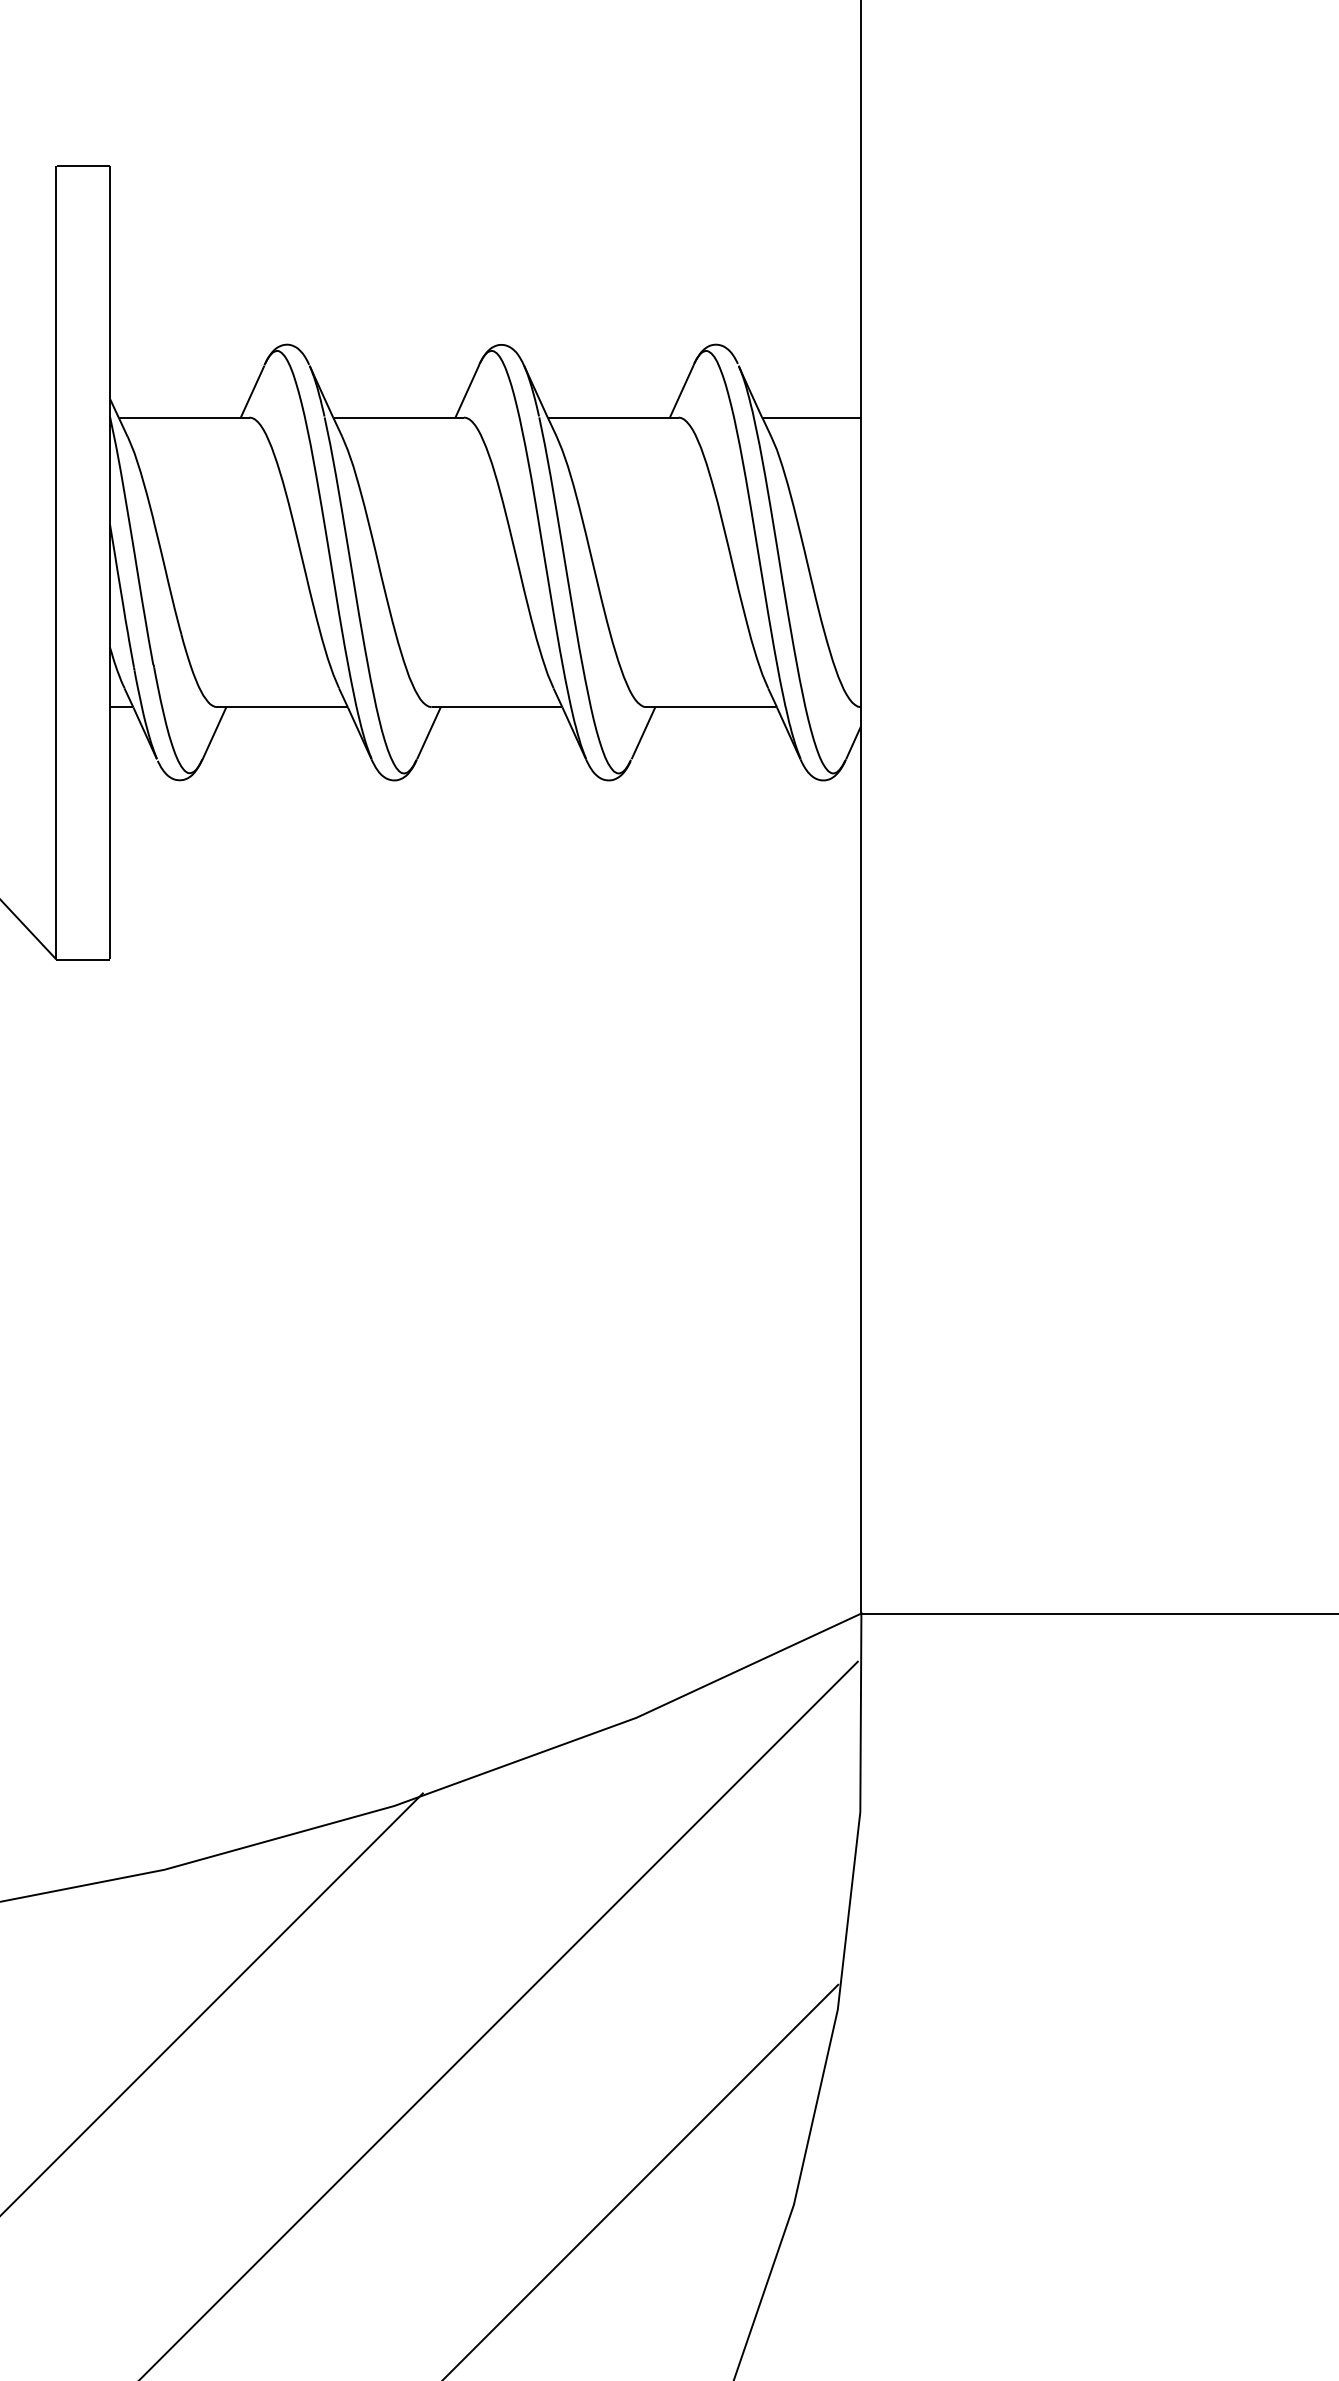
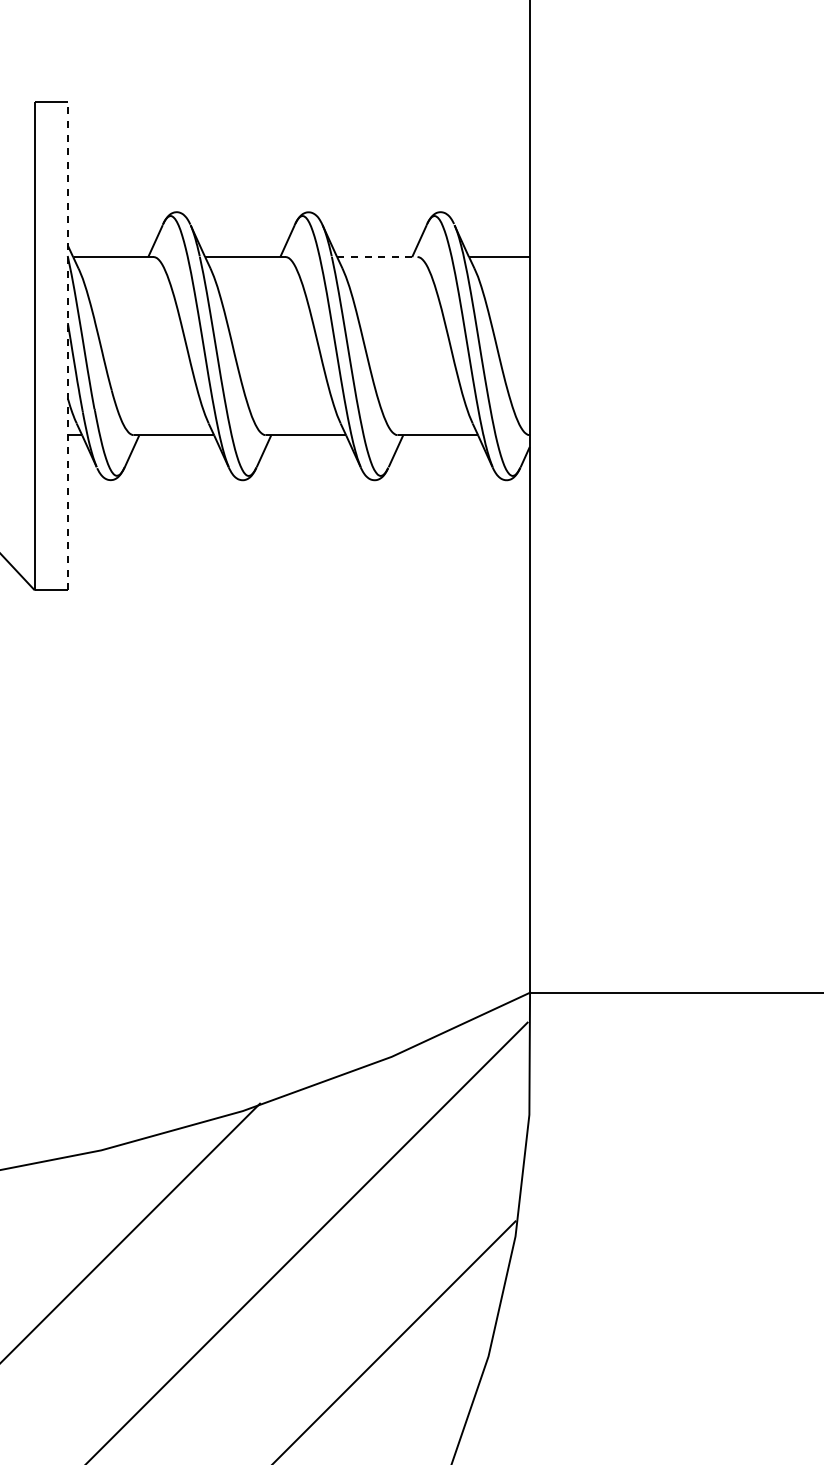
line: (615, 418) -> (378, 257), solid -> dashed
line: (109, 561) -> (67, 345), solid -> dashed

